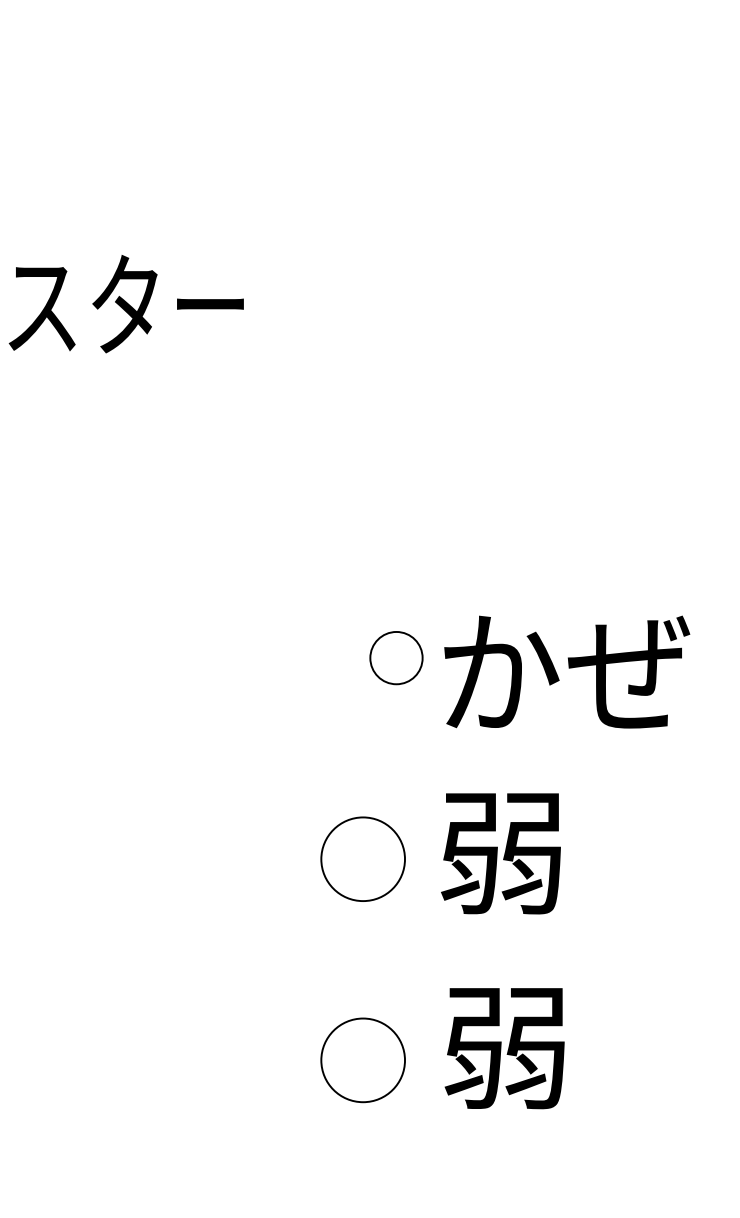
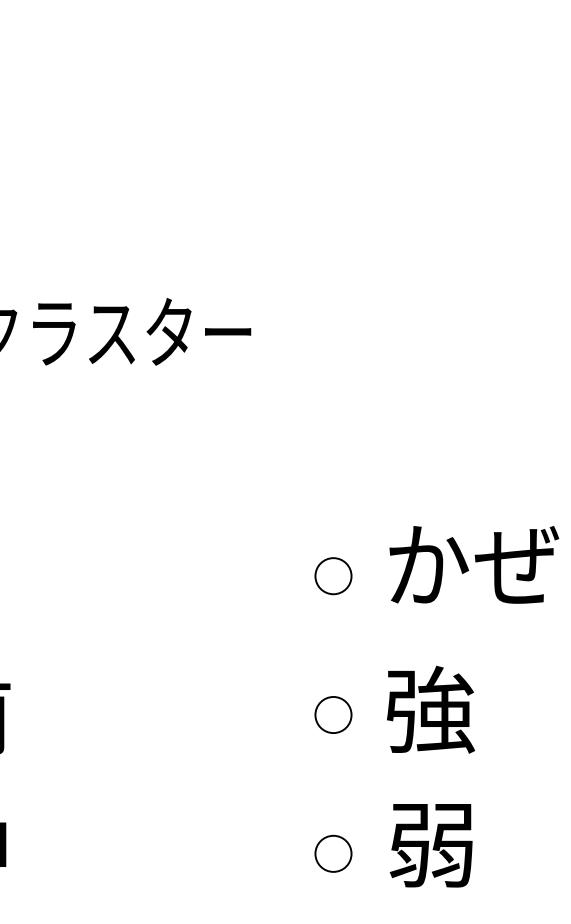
circle: (396, 658) -> (333, 576), moved
text: (567, 671) -> (474, 564), moved
text: (503, 851) -> (430, 709), 弱 -> 強
circle: (363, 858) -> (333, 714), size x0.62
circle: (363, 1059) -> (333, 853), size x0.62

